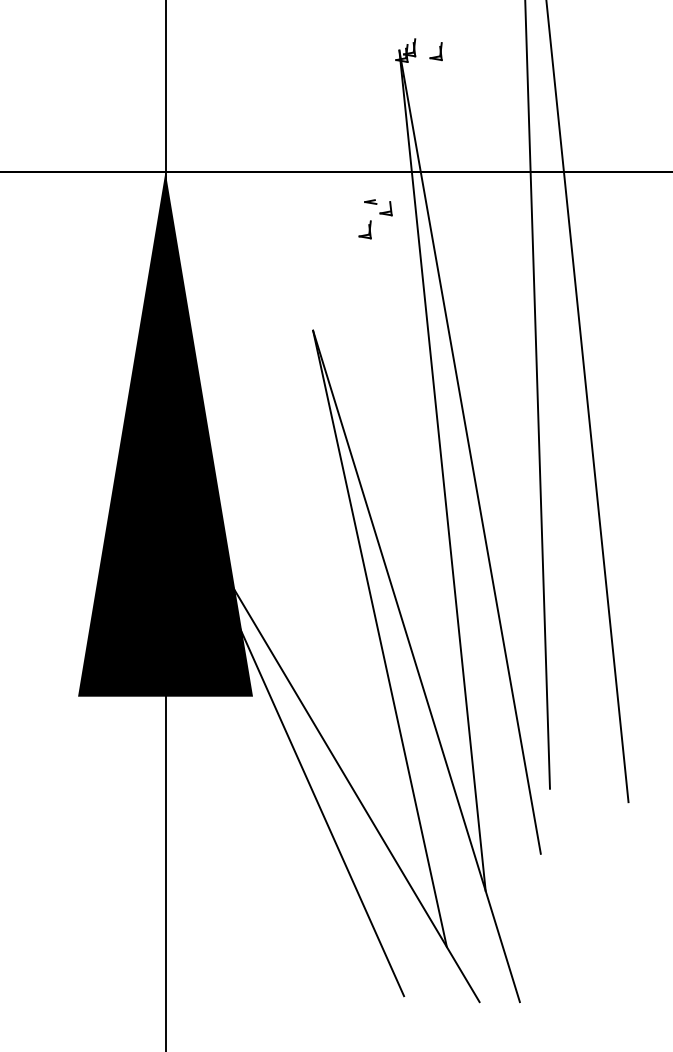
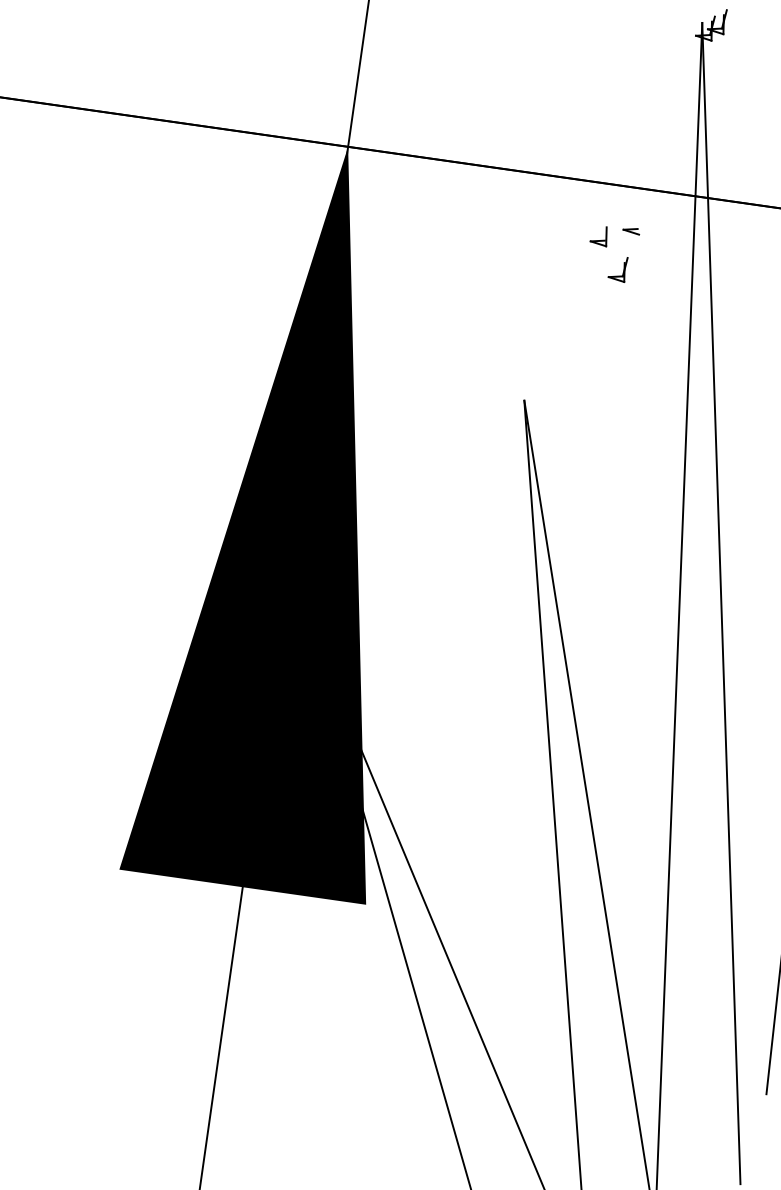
part: (435, 51) -> (752, 31), removed
part: (385, 208) -> (598, 235), moved

